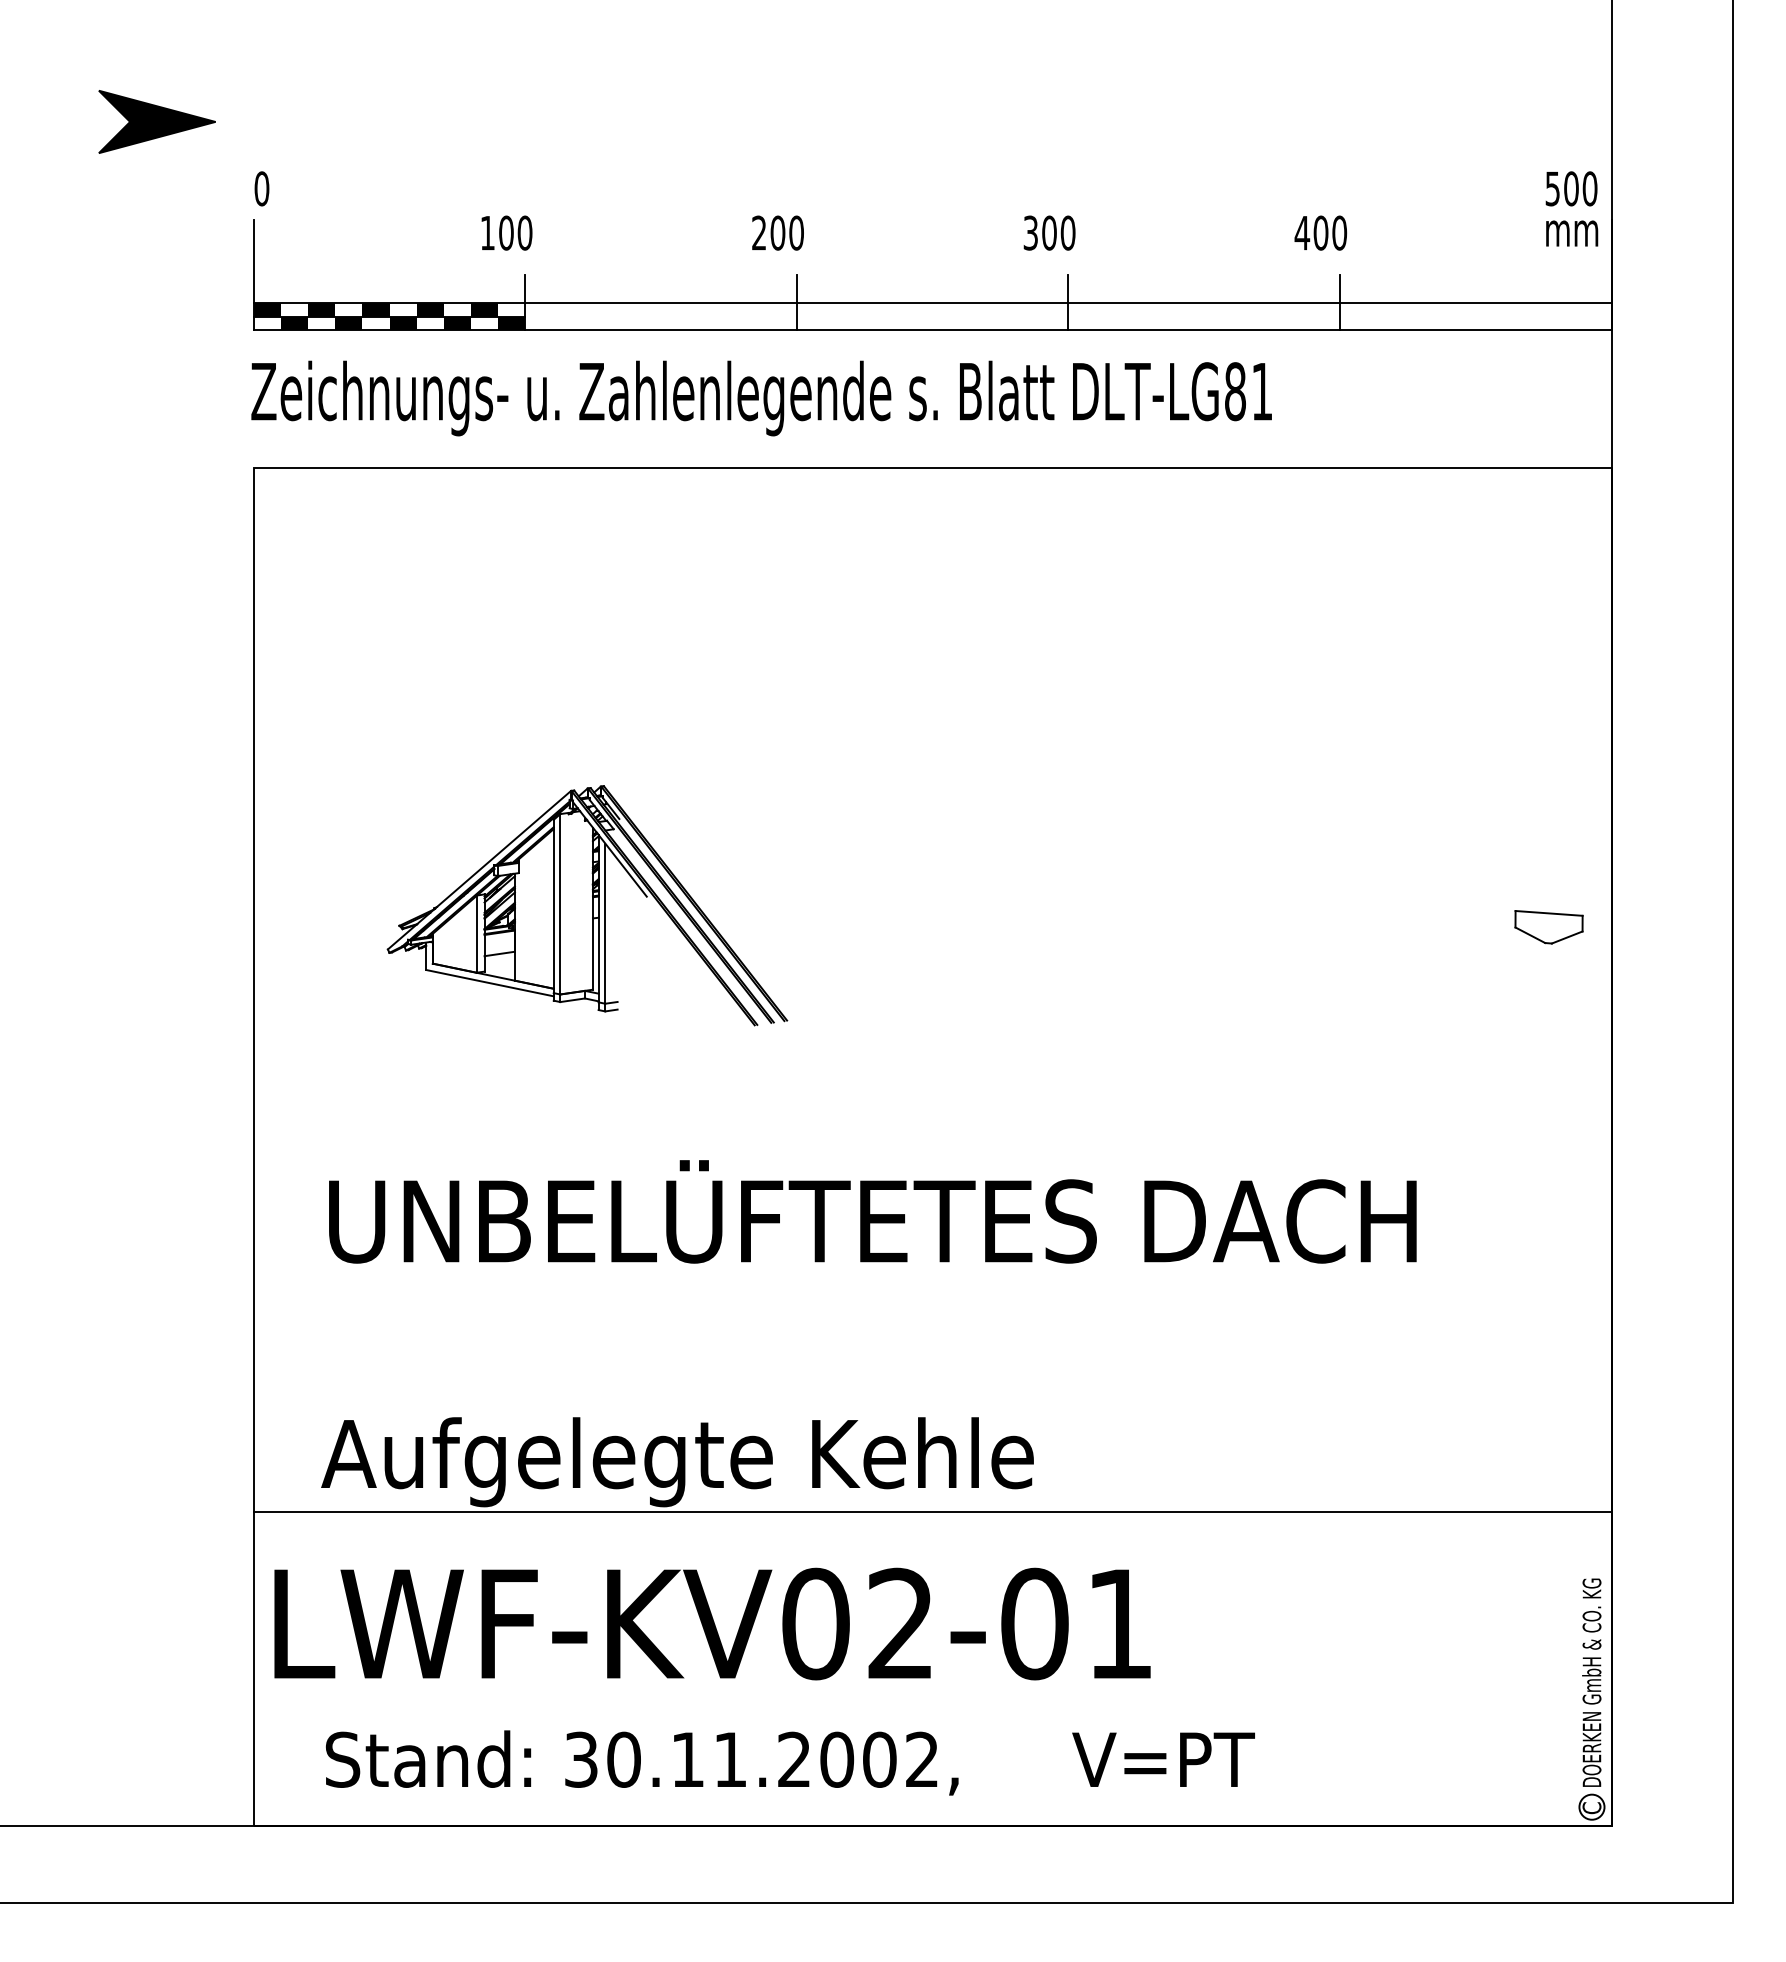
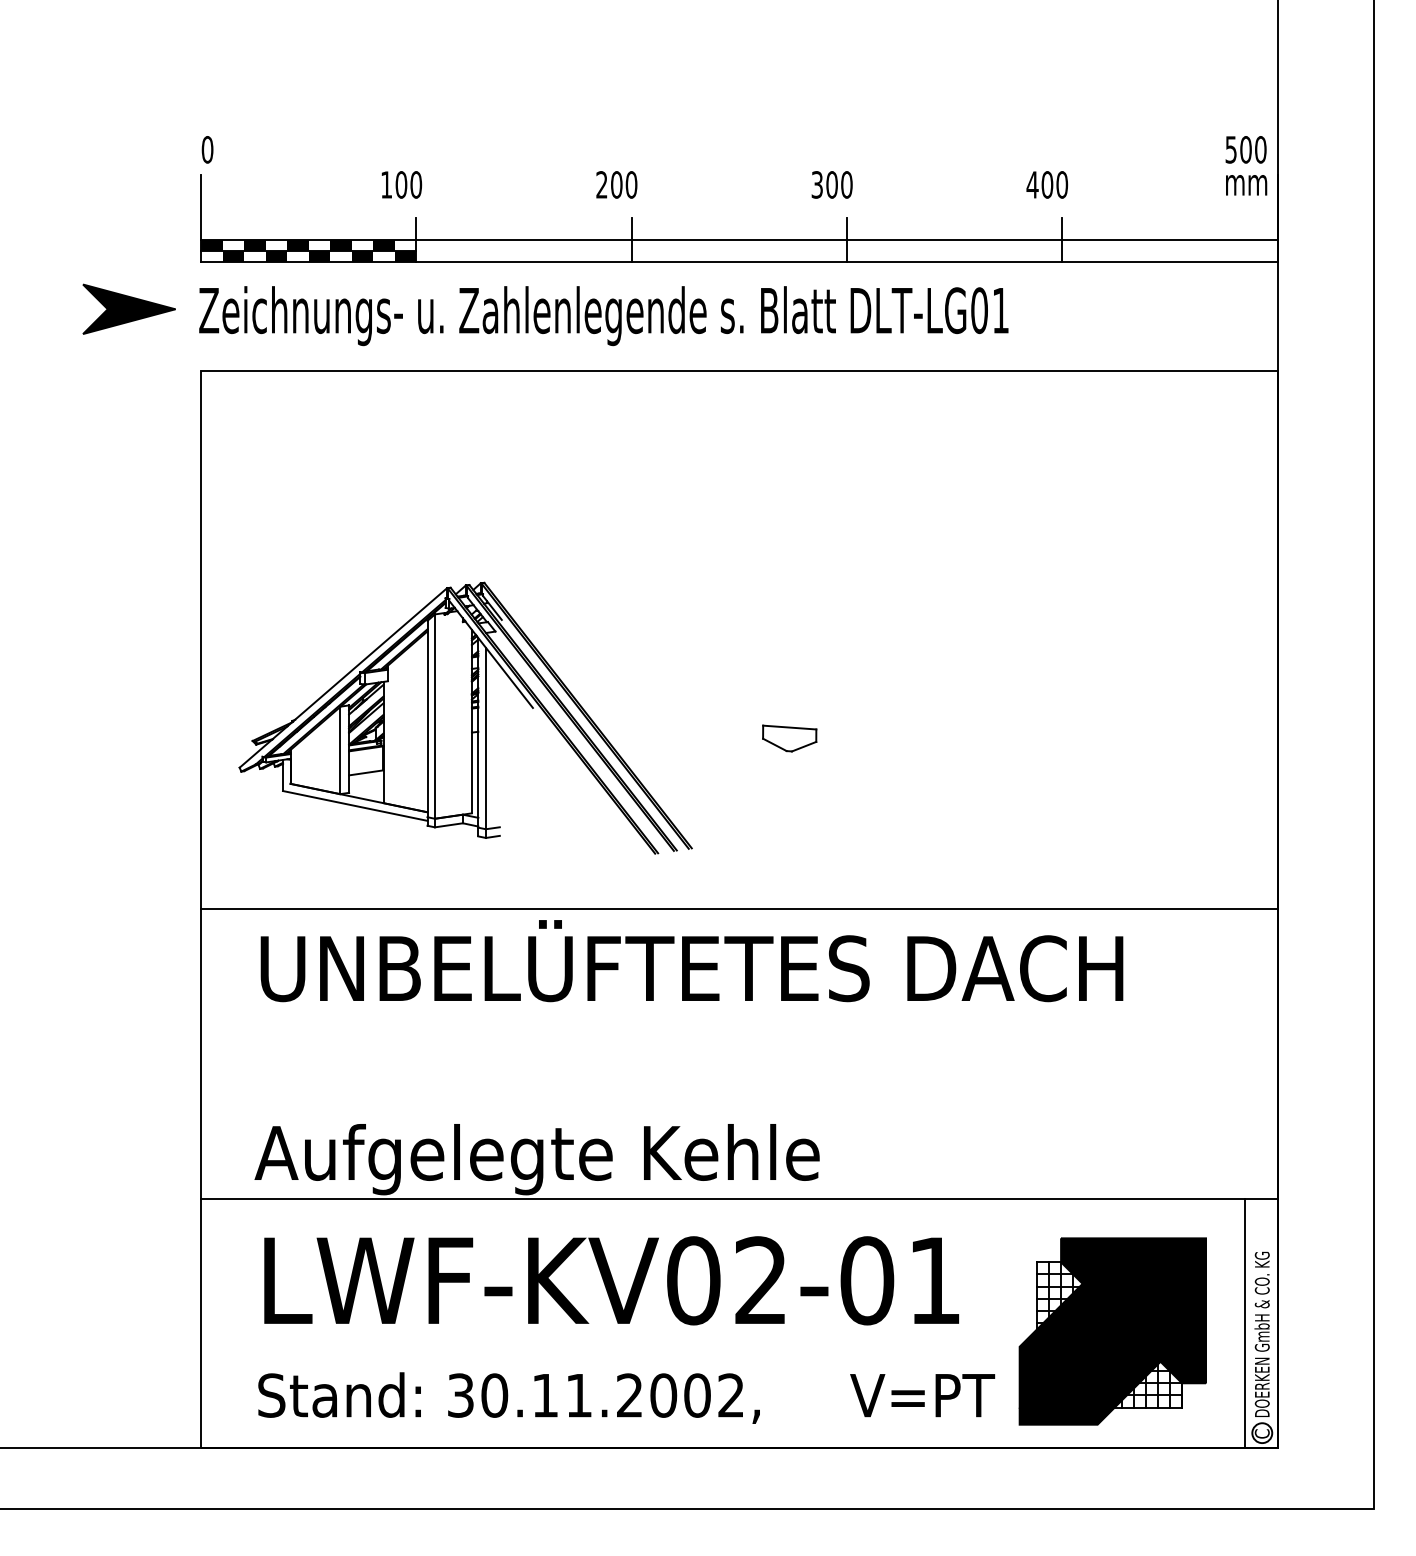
part: (156, 121) -> (128, 308), moved
text: (1235, 391) -> (979, 310), DLT-LG81 -> DLT-LG01
part: (587, 905) -> (465, 718), size x1.43
part: (1548, 927) -> (789, 738), moved
line: (932, 1146) -> (739, 909), added
text: (712, 1623) -> (611, 1280), moved
line: (1570, 1668) -> (1245, 1323), added
part: (1403, 1678) -> (1112, 1331), added

